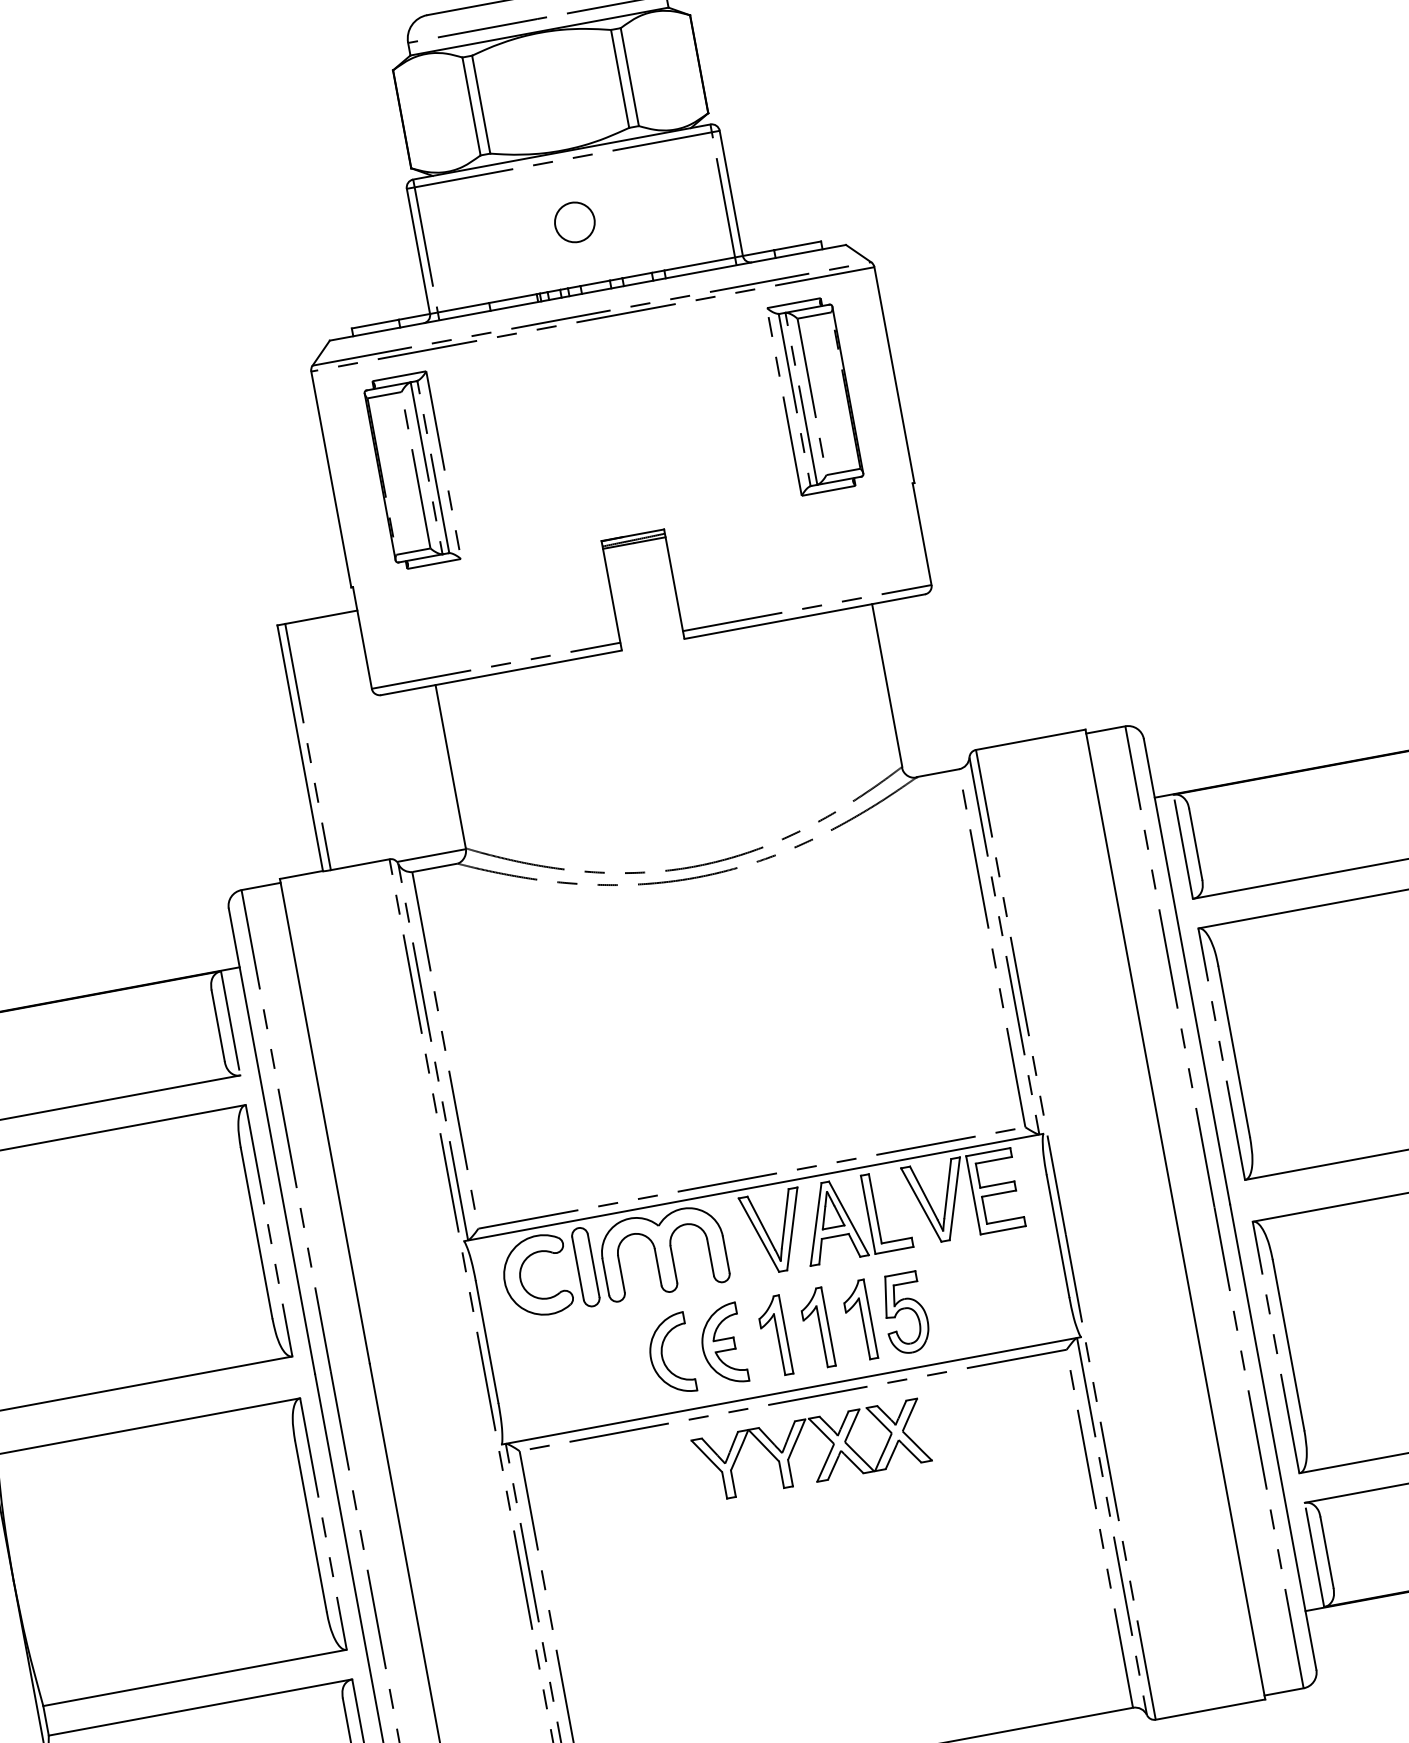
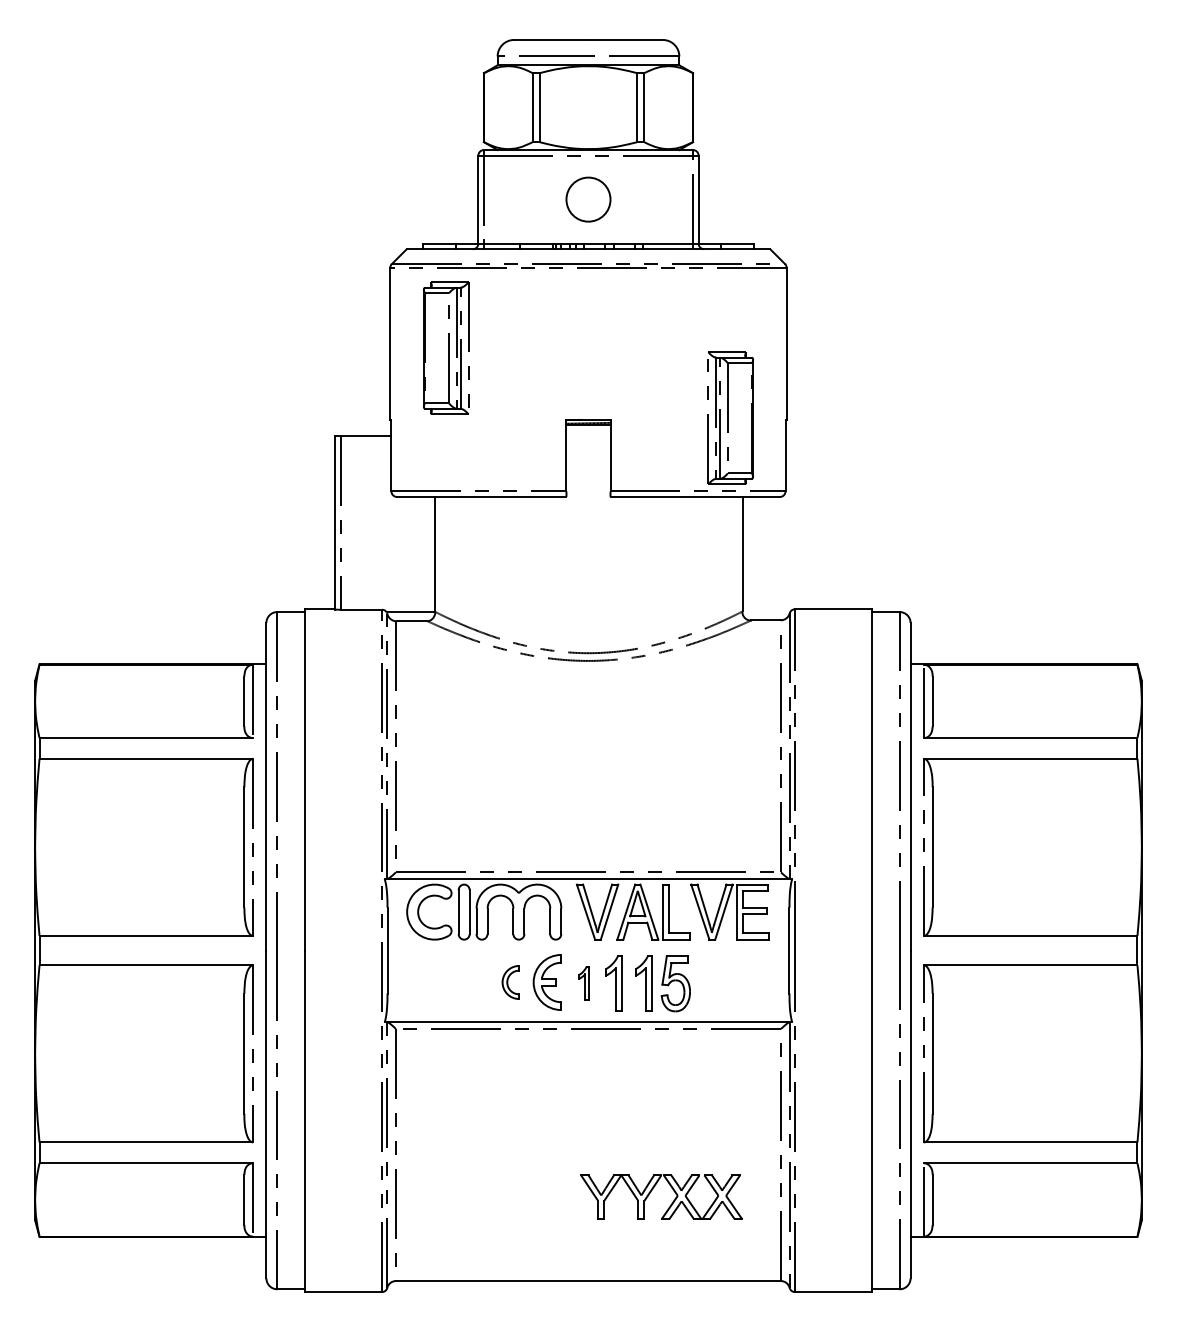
circle: (574, 222) -> (588, 199), size x1.6
part: (815, 395) -> (730, 417), moved
part: (774, 1337) -> (583, 983), size x0.6
part: (670, 1354) -> (510, 982), size x0.6
part: (797, 1441) -> (653, 1189), moved

